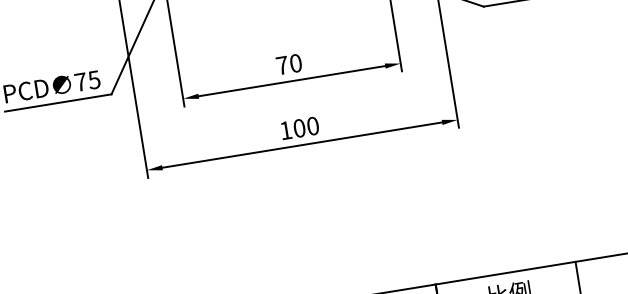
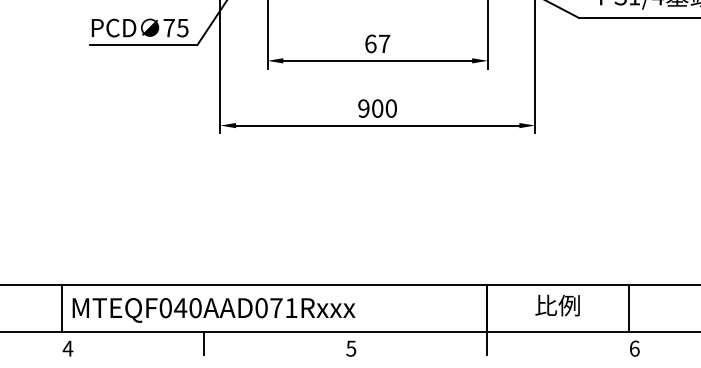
text: (288, 64) -> (377, 43), 70 -> 67
text: (285, 130) -> (363, 108), 100 -> 900

